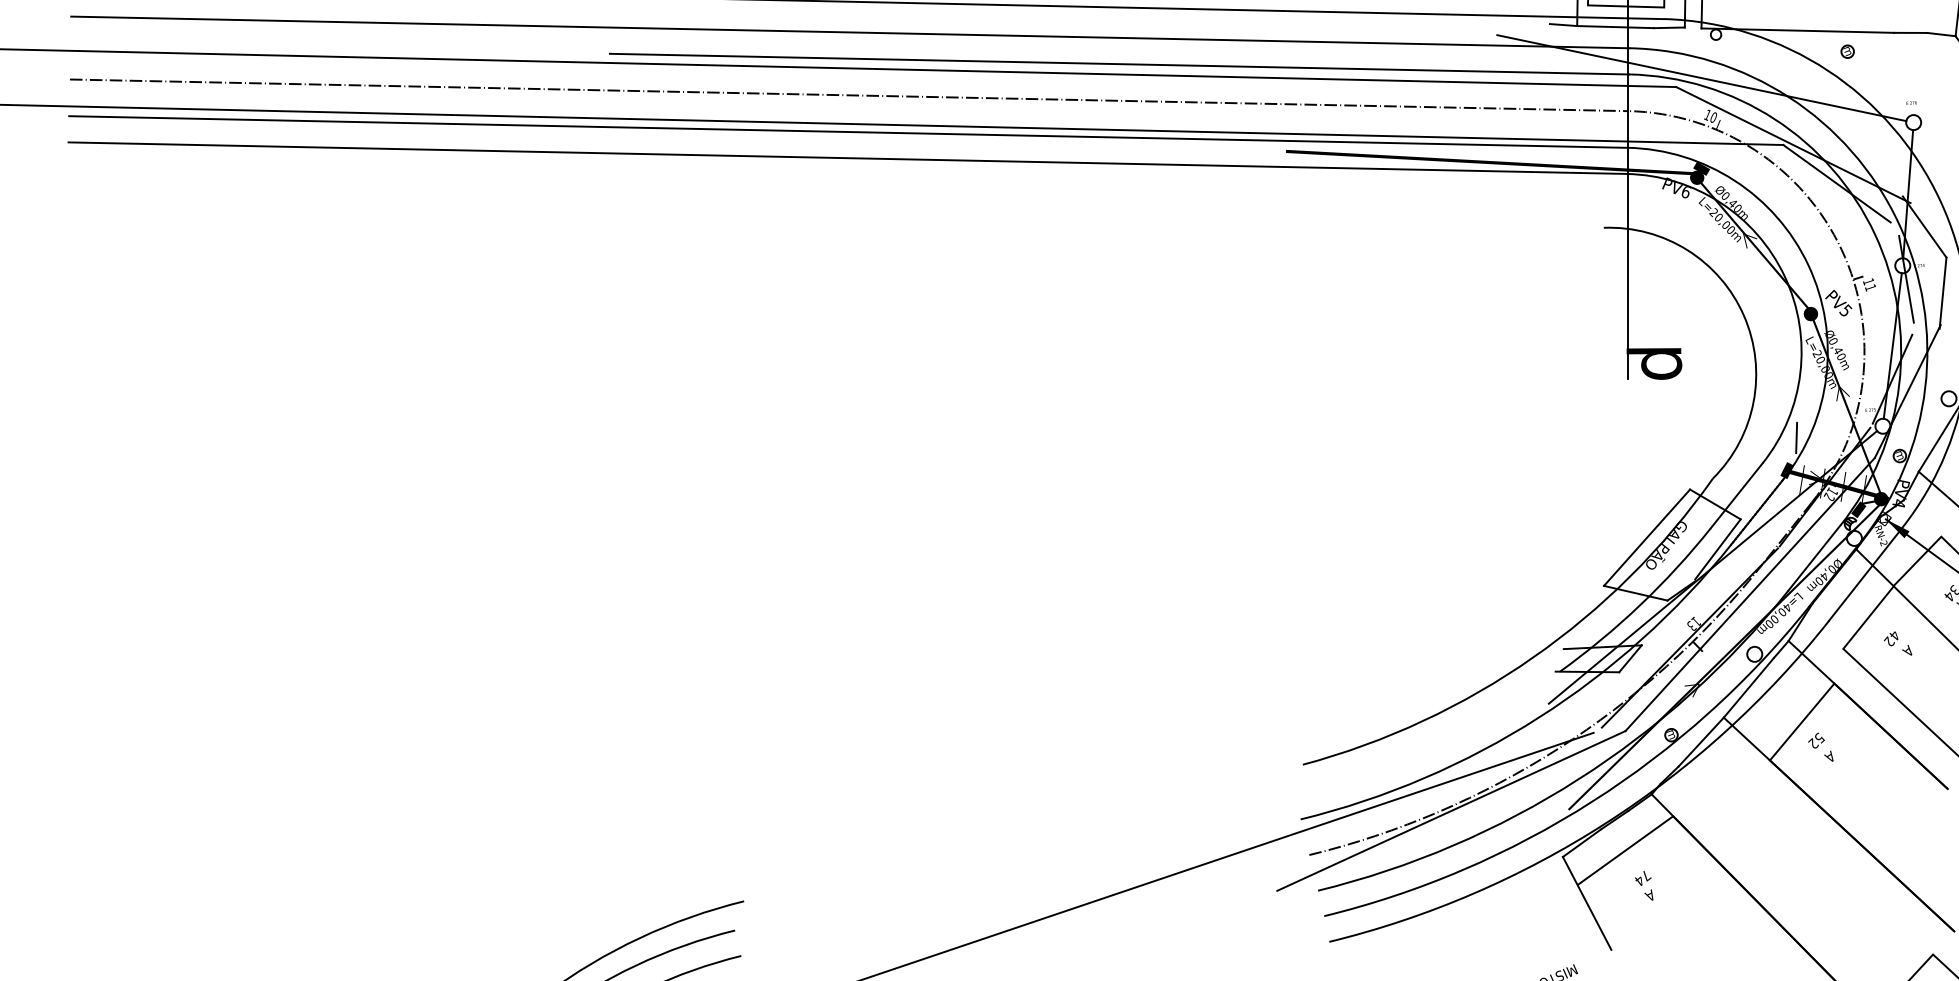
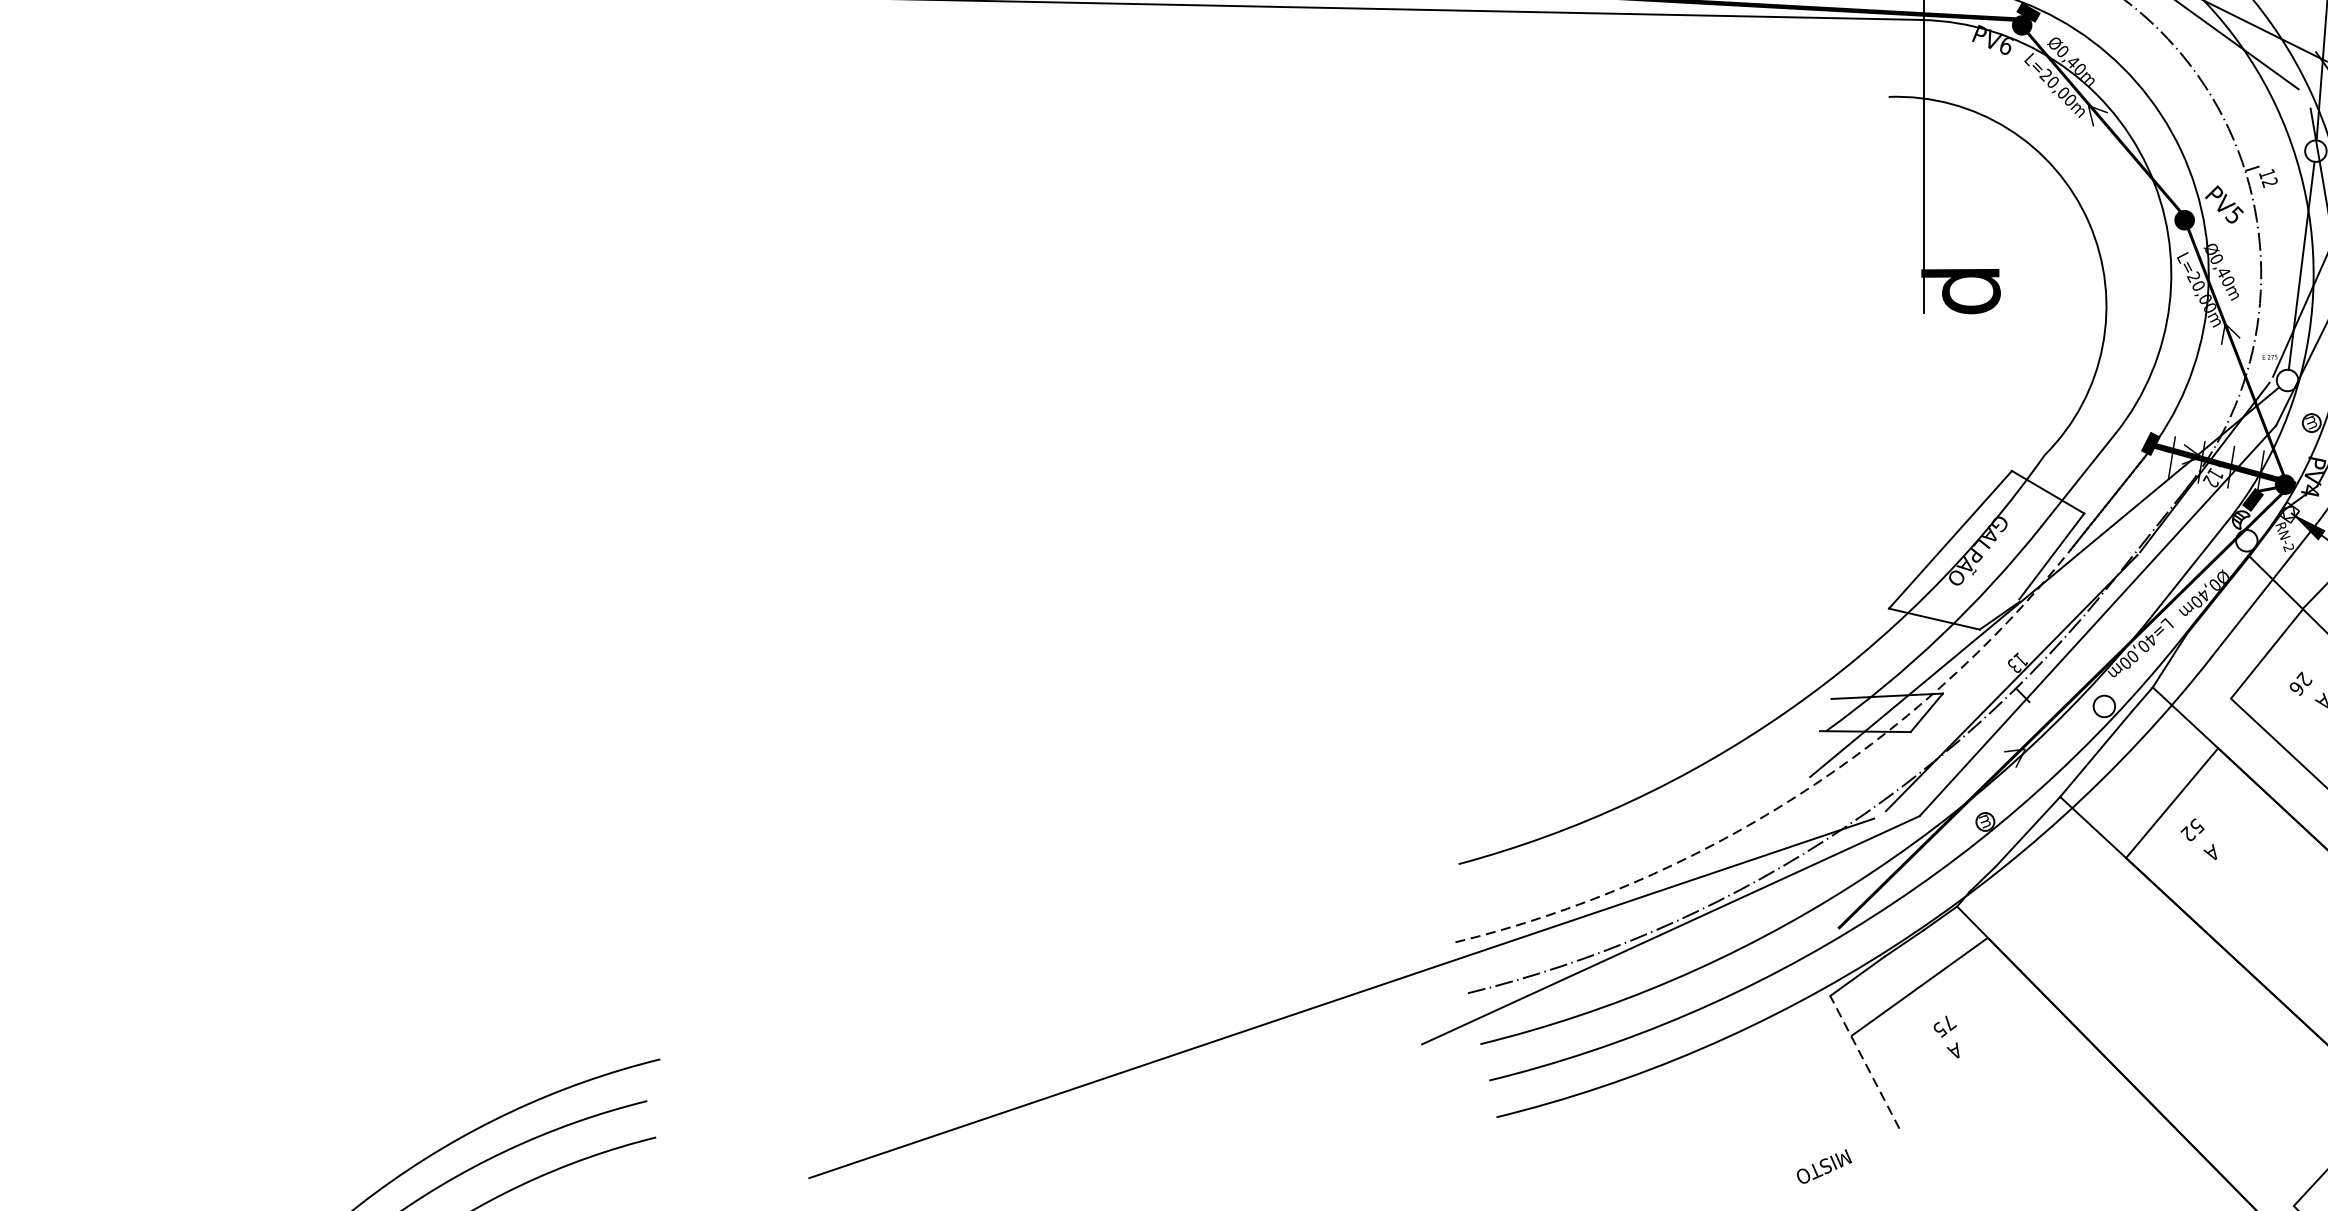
text: (1869, 286) -> (2268, 180), 11 -> 12
line: (1796, 437) -> (2164, 396), removed
text: (1891, 638) -> (2299, 683), 42 -> 26
arc: (1538, 717) -> (1795, 796), solid -> dashed
text: (1639, 880) -> (1939, 1029), 74 -> 75
line: (1586, 902) -> (1863, 1061), solid -> dashed

